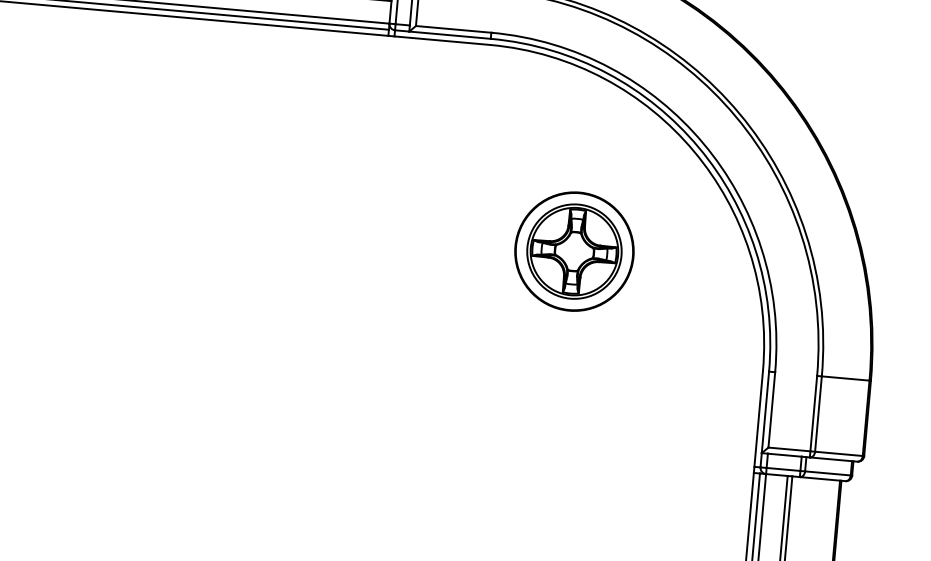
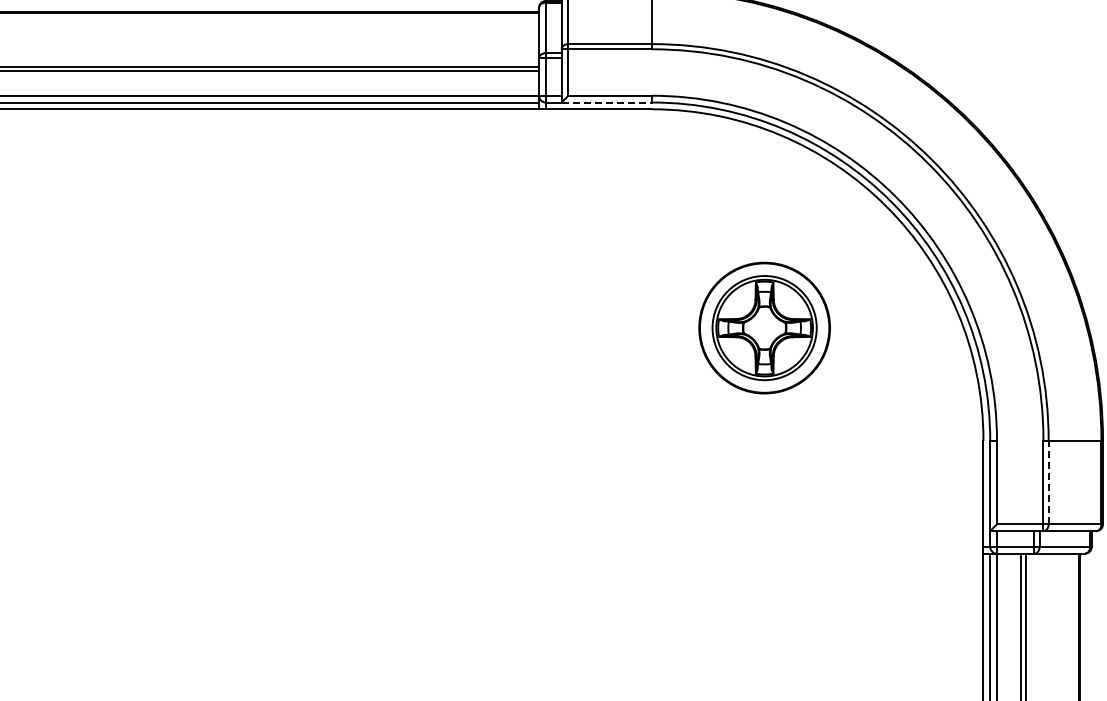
line: (450, 35) -> (607, 102), solid -> dashed
line: (818, 413) -> (1048, 482), solid -> dashed

